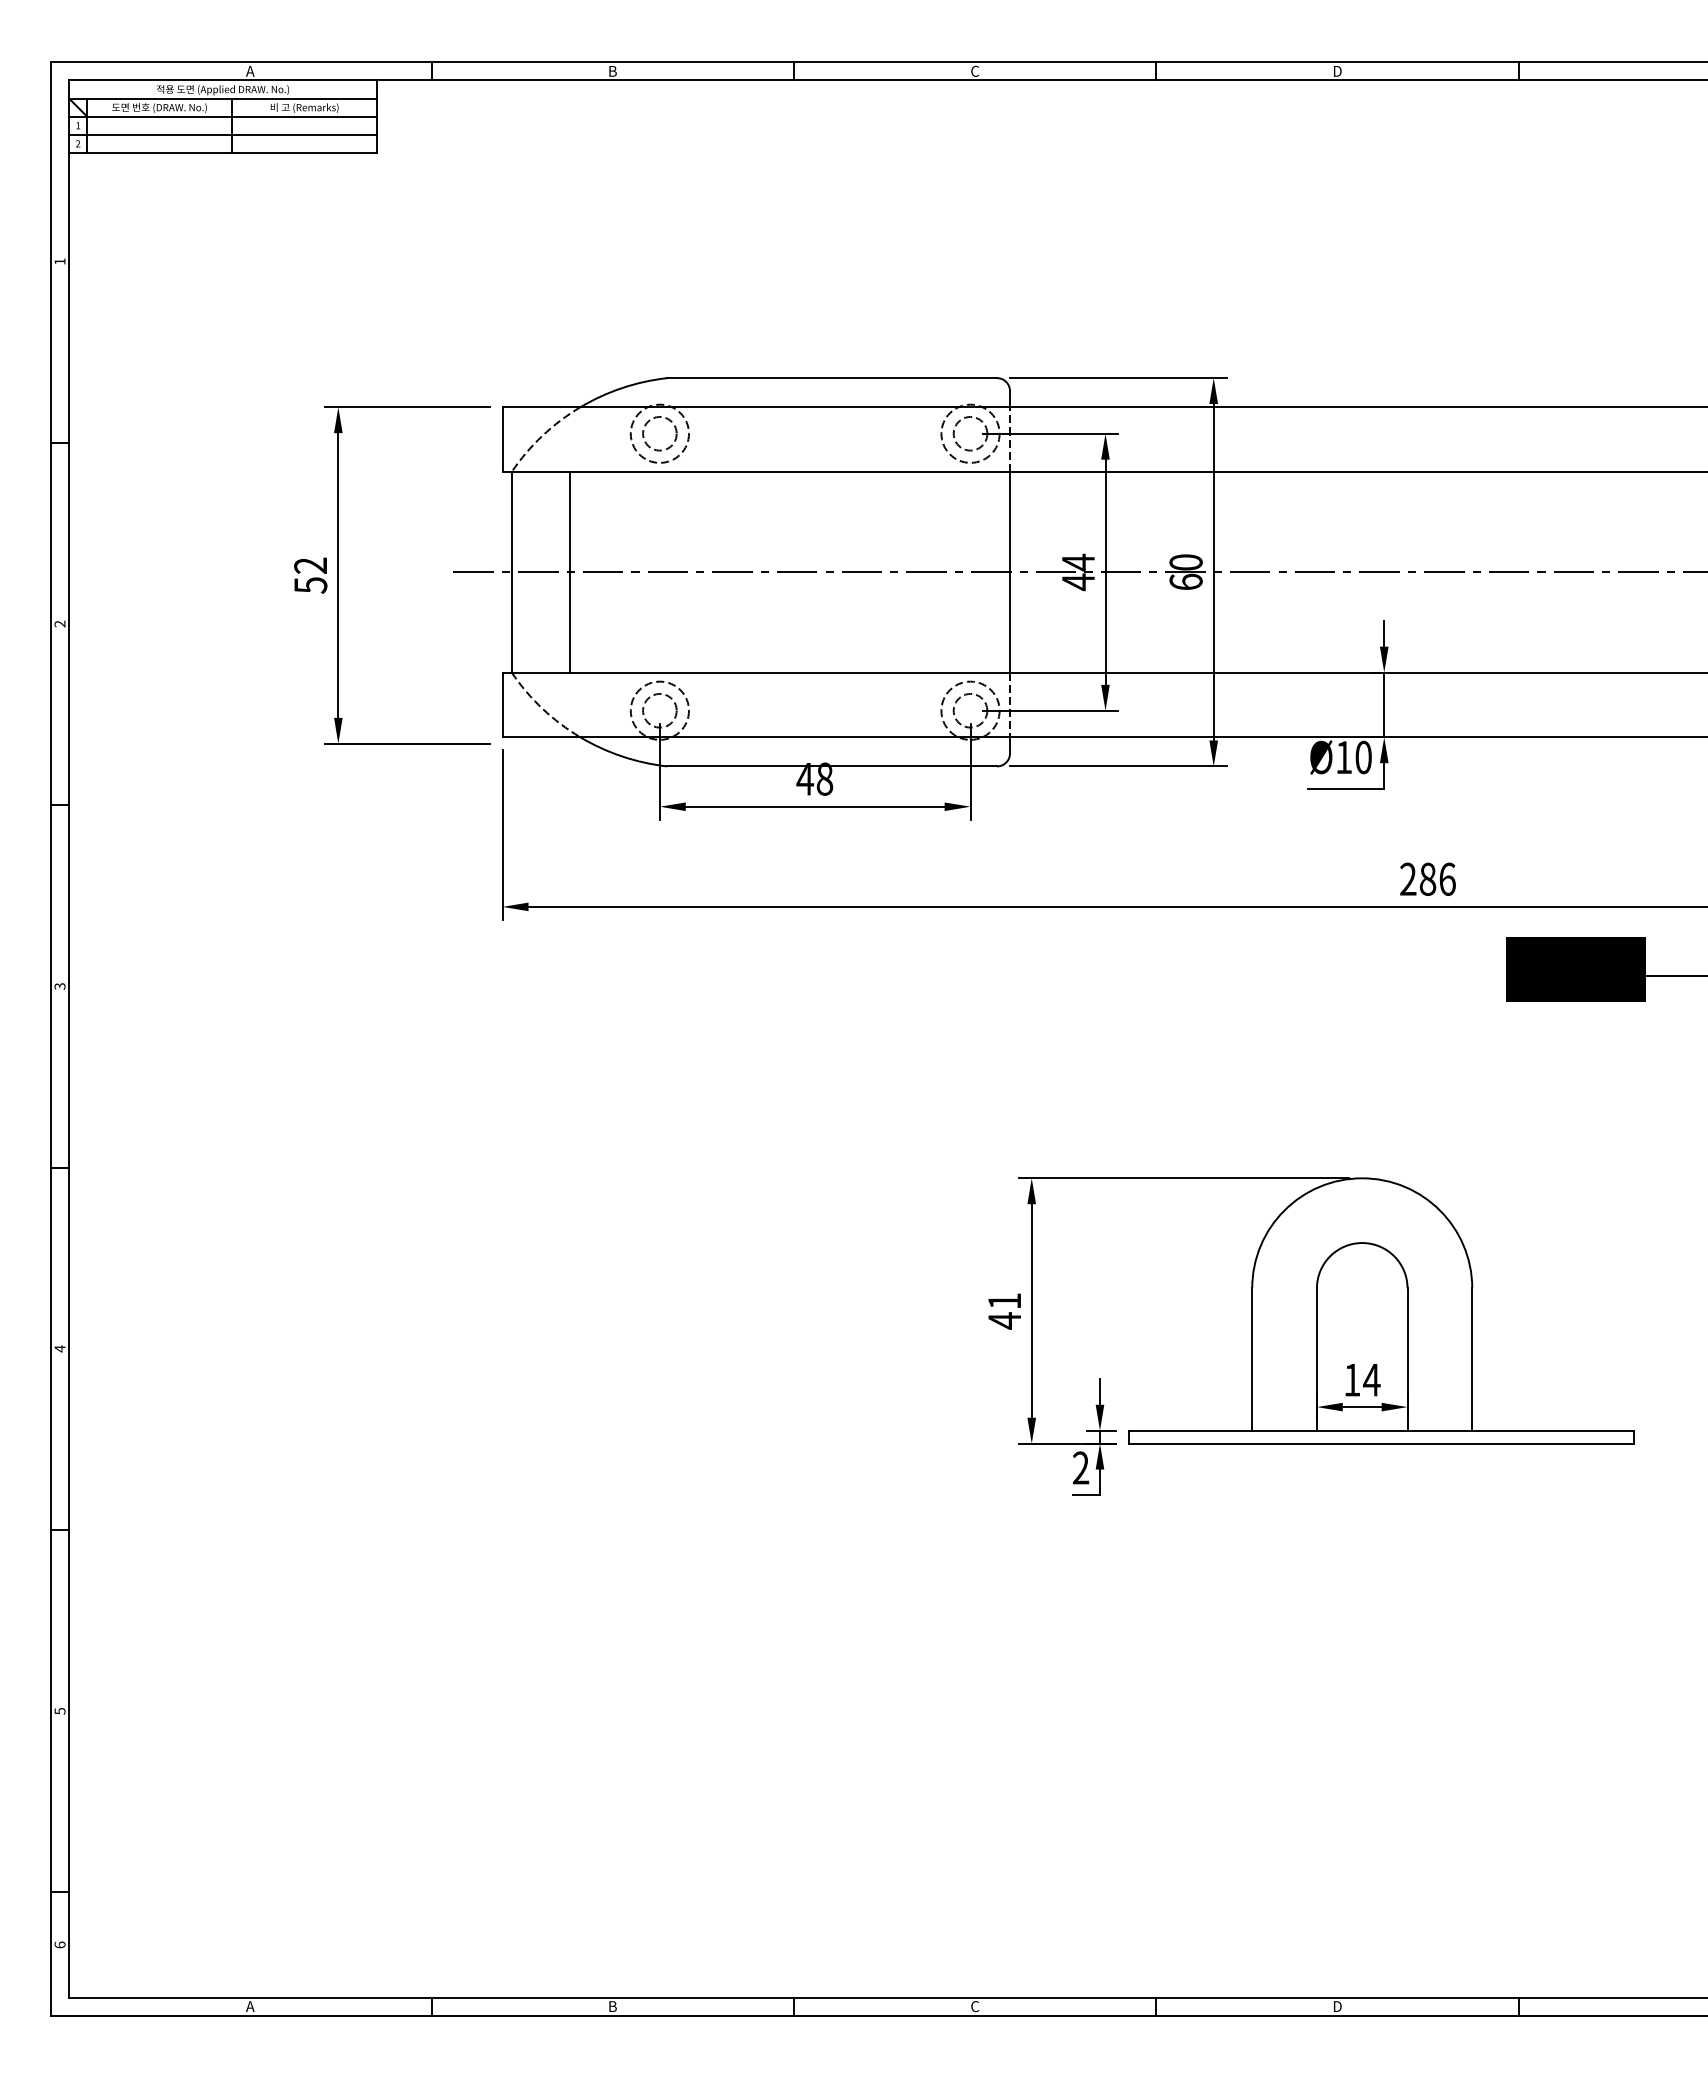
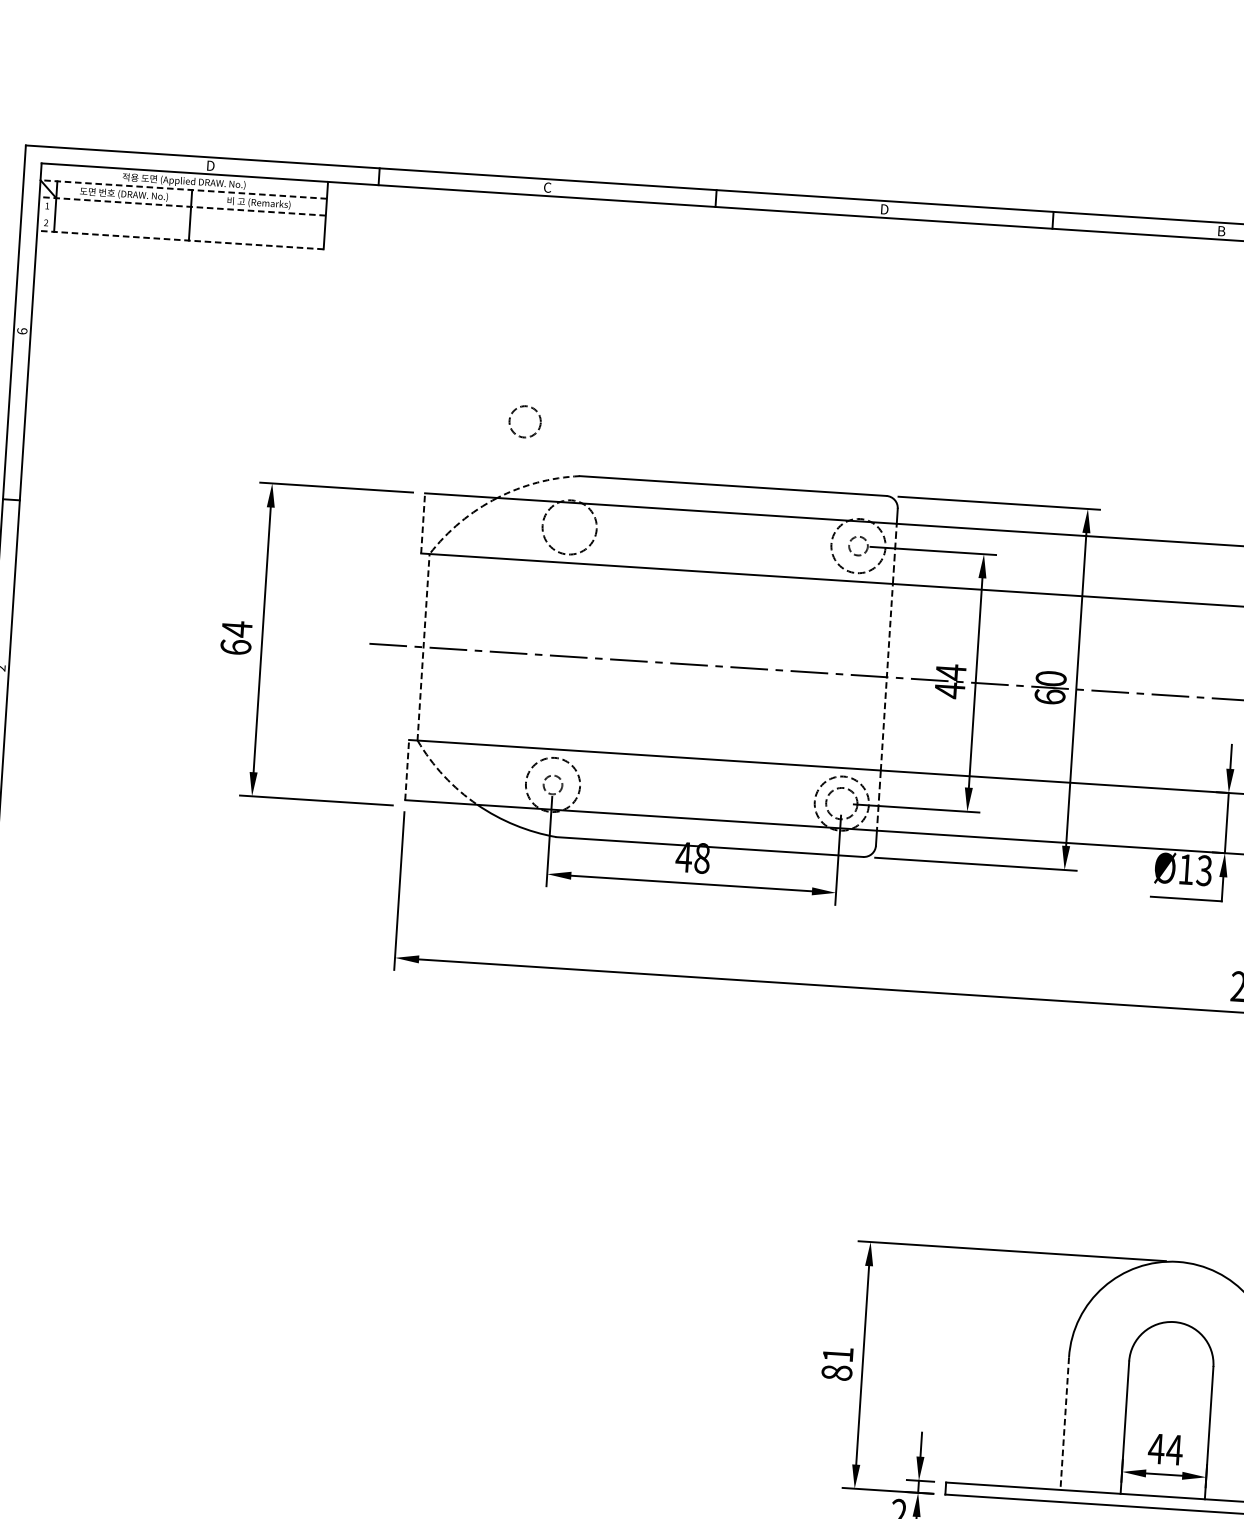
text: (612, 70) -> (547, 186), B -> C
text: (975, 70) -> (884, 208), C -> D
text: (250, 71) -> (210, 165), A -> D
text: (1337, 71) -> (1221, 231), D -> B
line: (222, 98) -> (183, 189), solid -> dashed
line: (222, 116) -> (182, 206), solid -> dashed
line: (223, 134) -> (181, 222), removed
line: (222, 152) -> (179, 239), solid -> dashed
text: (59, 261) -> (21, 331), 1 -> 6
arc: (622, 388) -> (537, 483), solid -> dashed
circle: (659, 433) -> (524, 421), moved
circle: (970, 433) -> (858, 545), size x0.6
line: (502, 439) -> (422, 523), solid -> dashed
line: (511, 571) -> (423, 646), solid -> dashed
line: (569, 571) -> (477, 650), removed
line: (1010, 571) -> (887, 676), solid -> dashed
text: (310, 575) -> (236, 638), 52 -> 64
line: (502, 704) -> (407, 769), solid -> dashed
circle: (659, 710) -> (552, 784), size x0.6
text: (1363, 757) -> (1204, 870), Ø10 -> Ø13
text: (1004, 1320) -> (836, 1372), 41 -> 81
line: (1252, 1360) -> (1064, 1424), solid -> dashed
text: (1352, 1380) -> (1156, 1449), 14 -> 44

